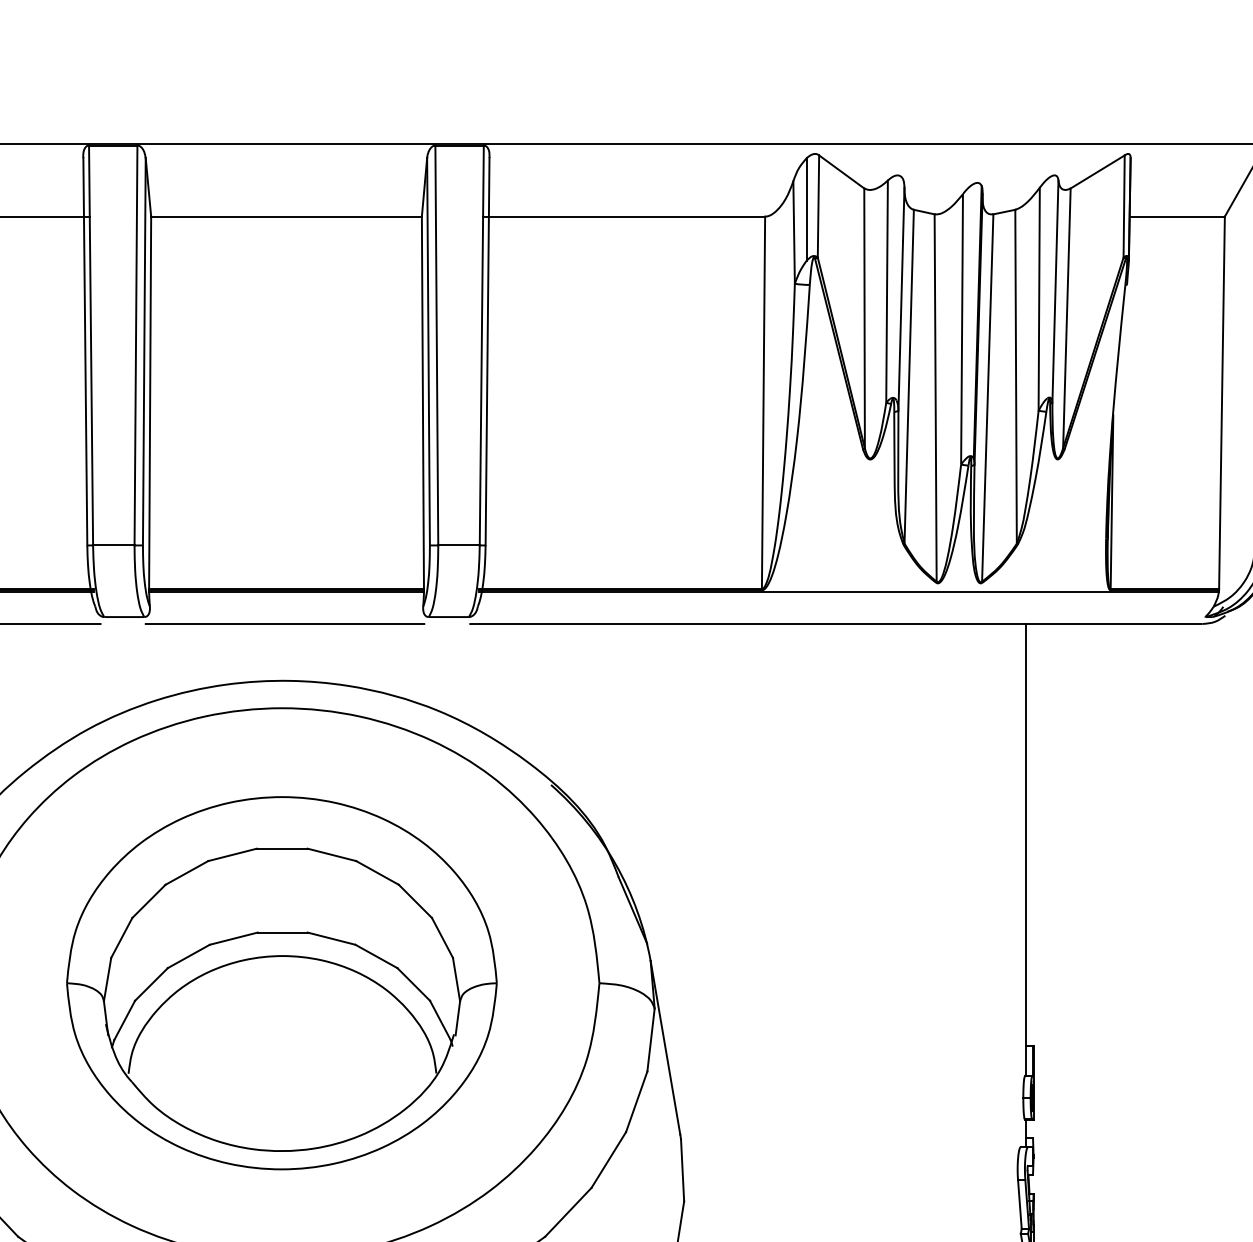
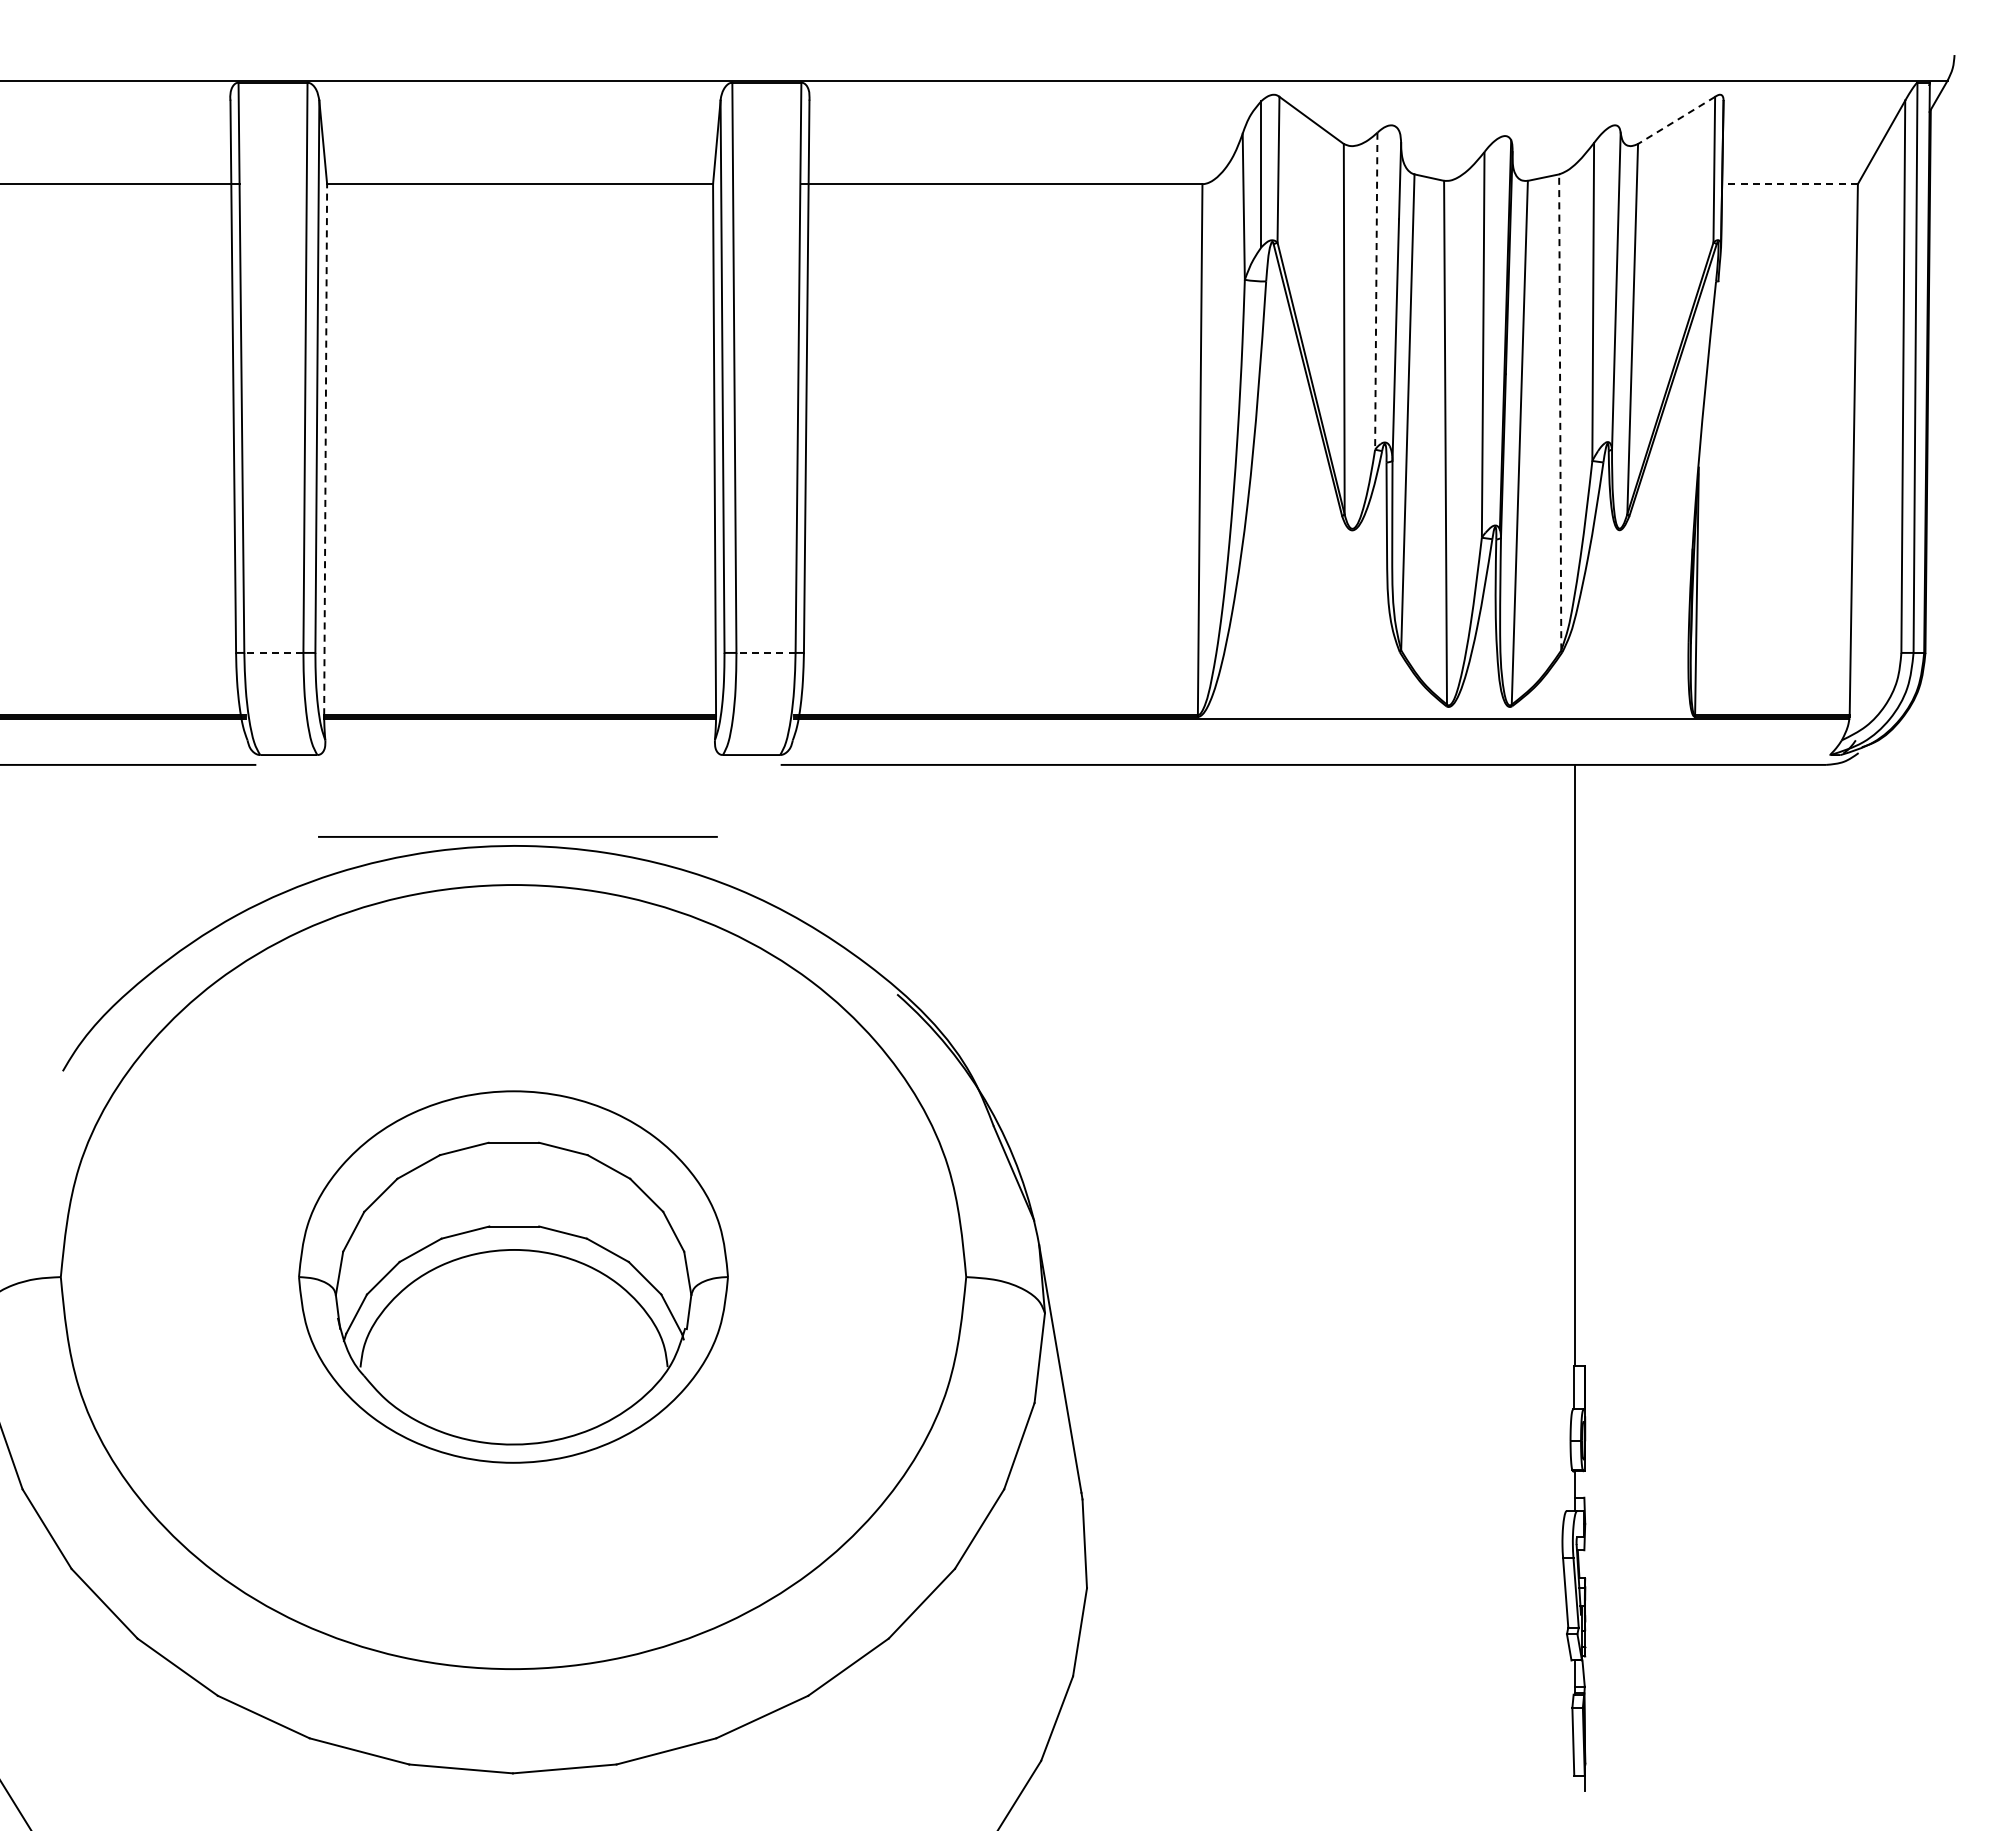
line: (1097, 172) -> (1676, 120), solid -> dashed
line: (1177, 216) -> (1790, 184), solid -> dashed
line: (887, 291) -> (1376, 291), solid -> dashed
line: (1016, 376) -> (1560, 411), solid -> dashed
line: (150, 402) -> (325, 449), solid -> dashed
line: (113, 545) -> (273, 652), solid -> dashed
line: (459, 545) -> (766, 652), solid -> dashed
line: (284, 623) -> (517, 836), moved
part: (281, 982) -> (513, 1276), size x0.7

